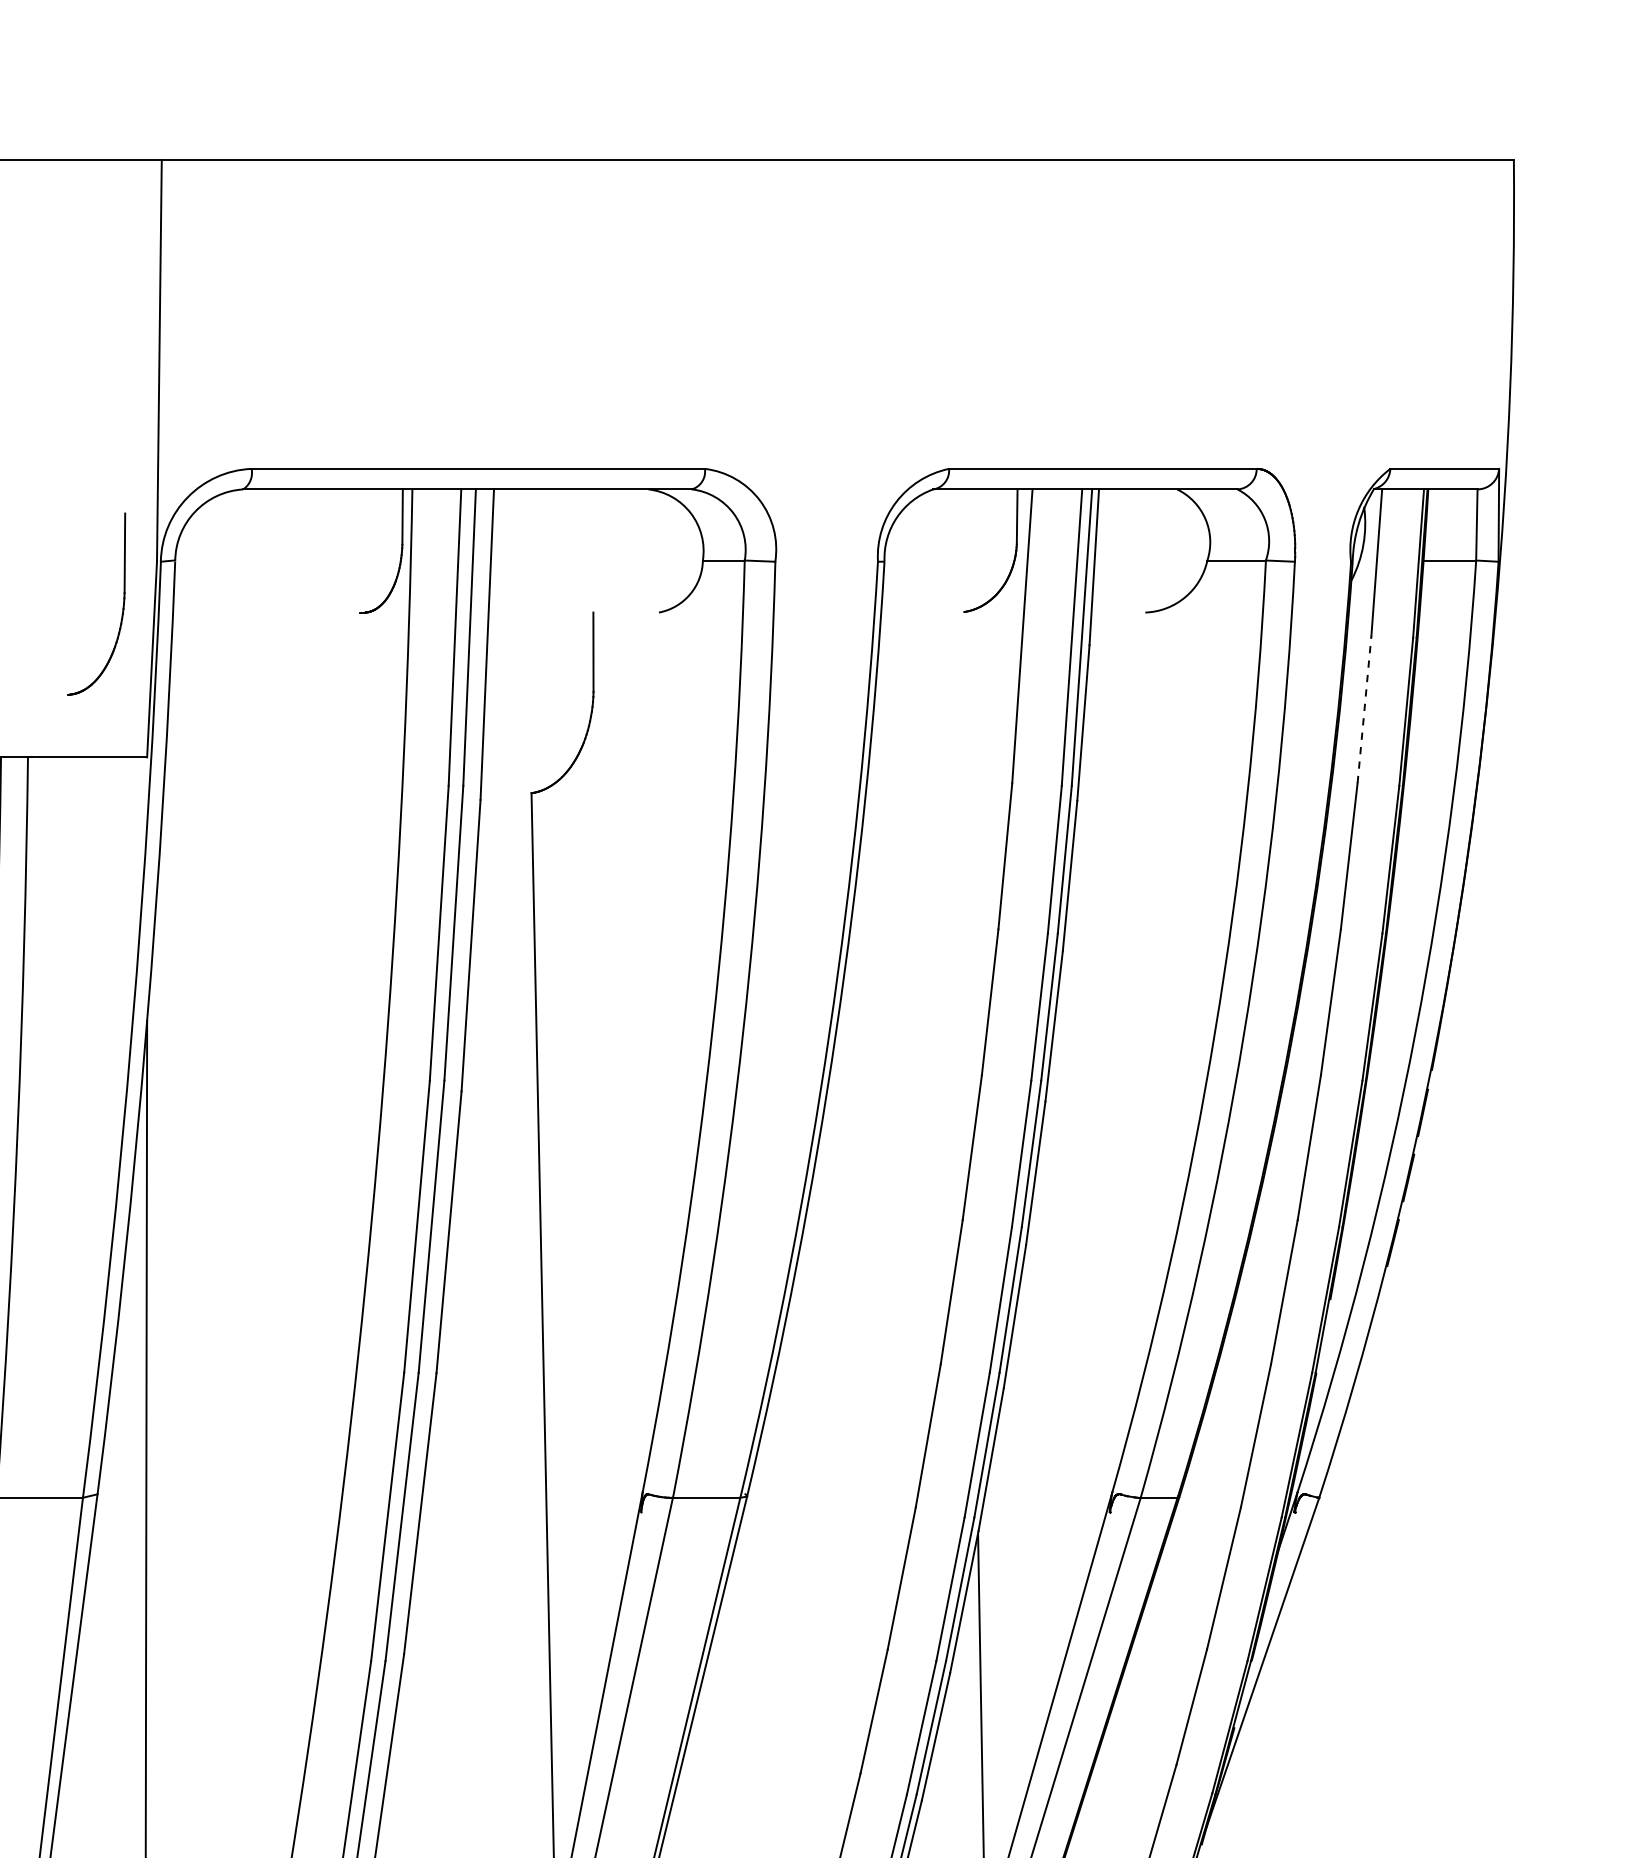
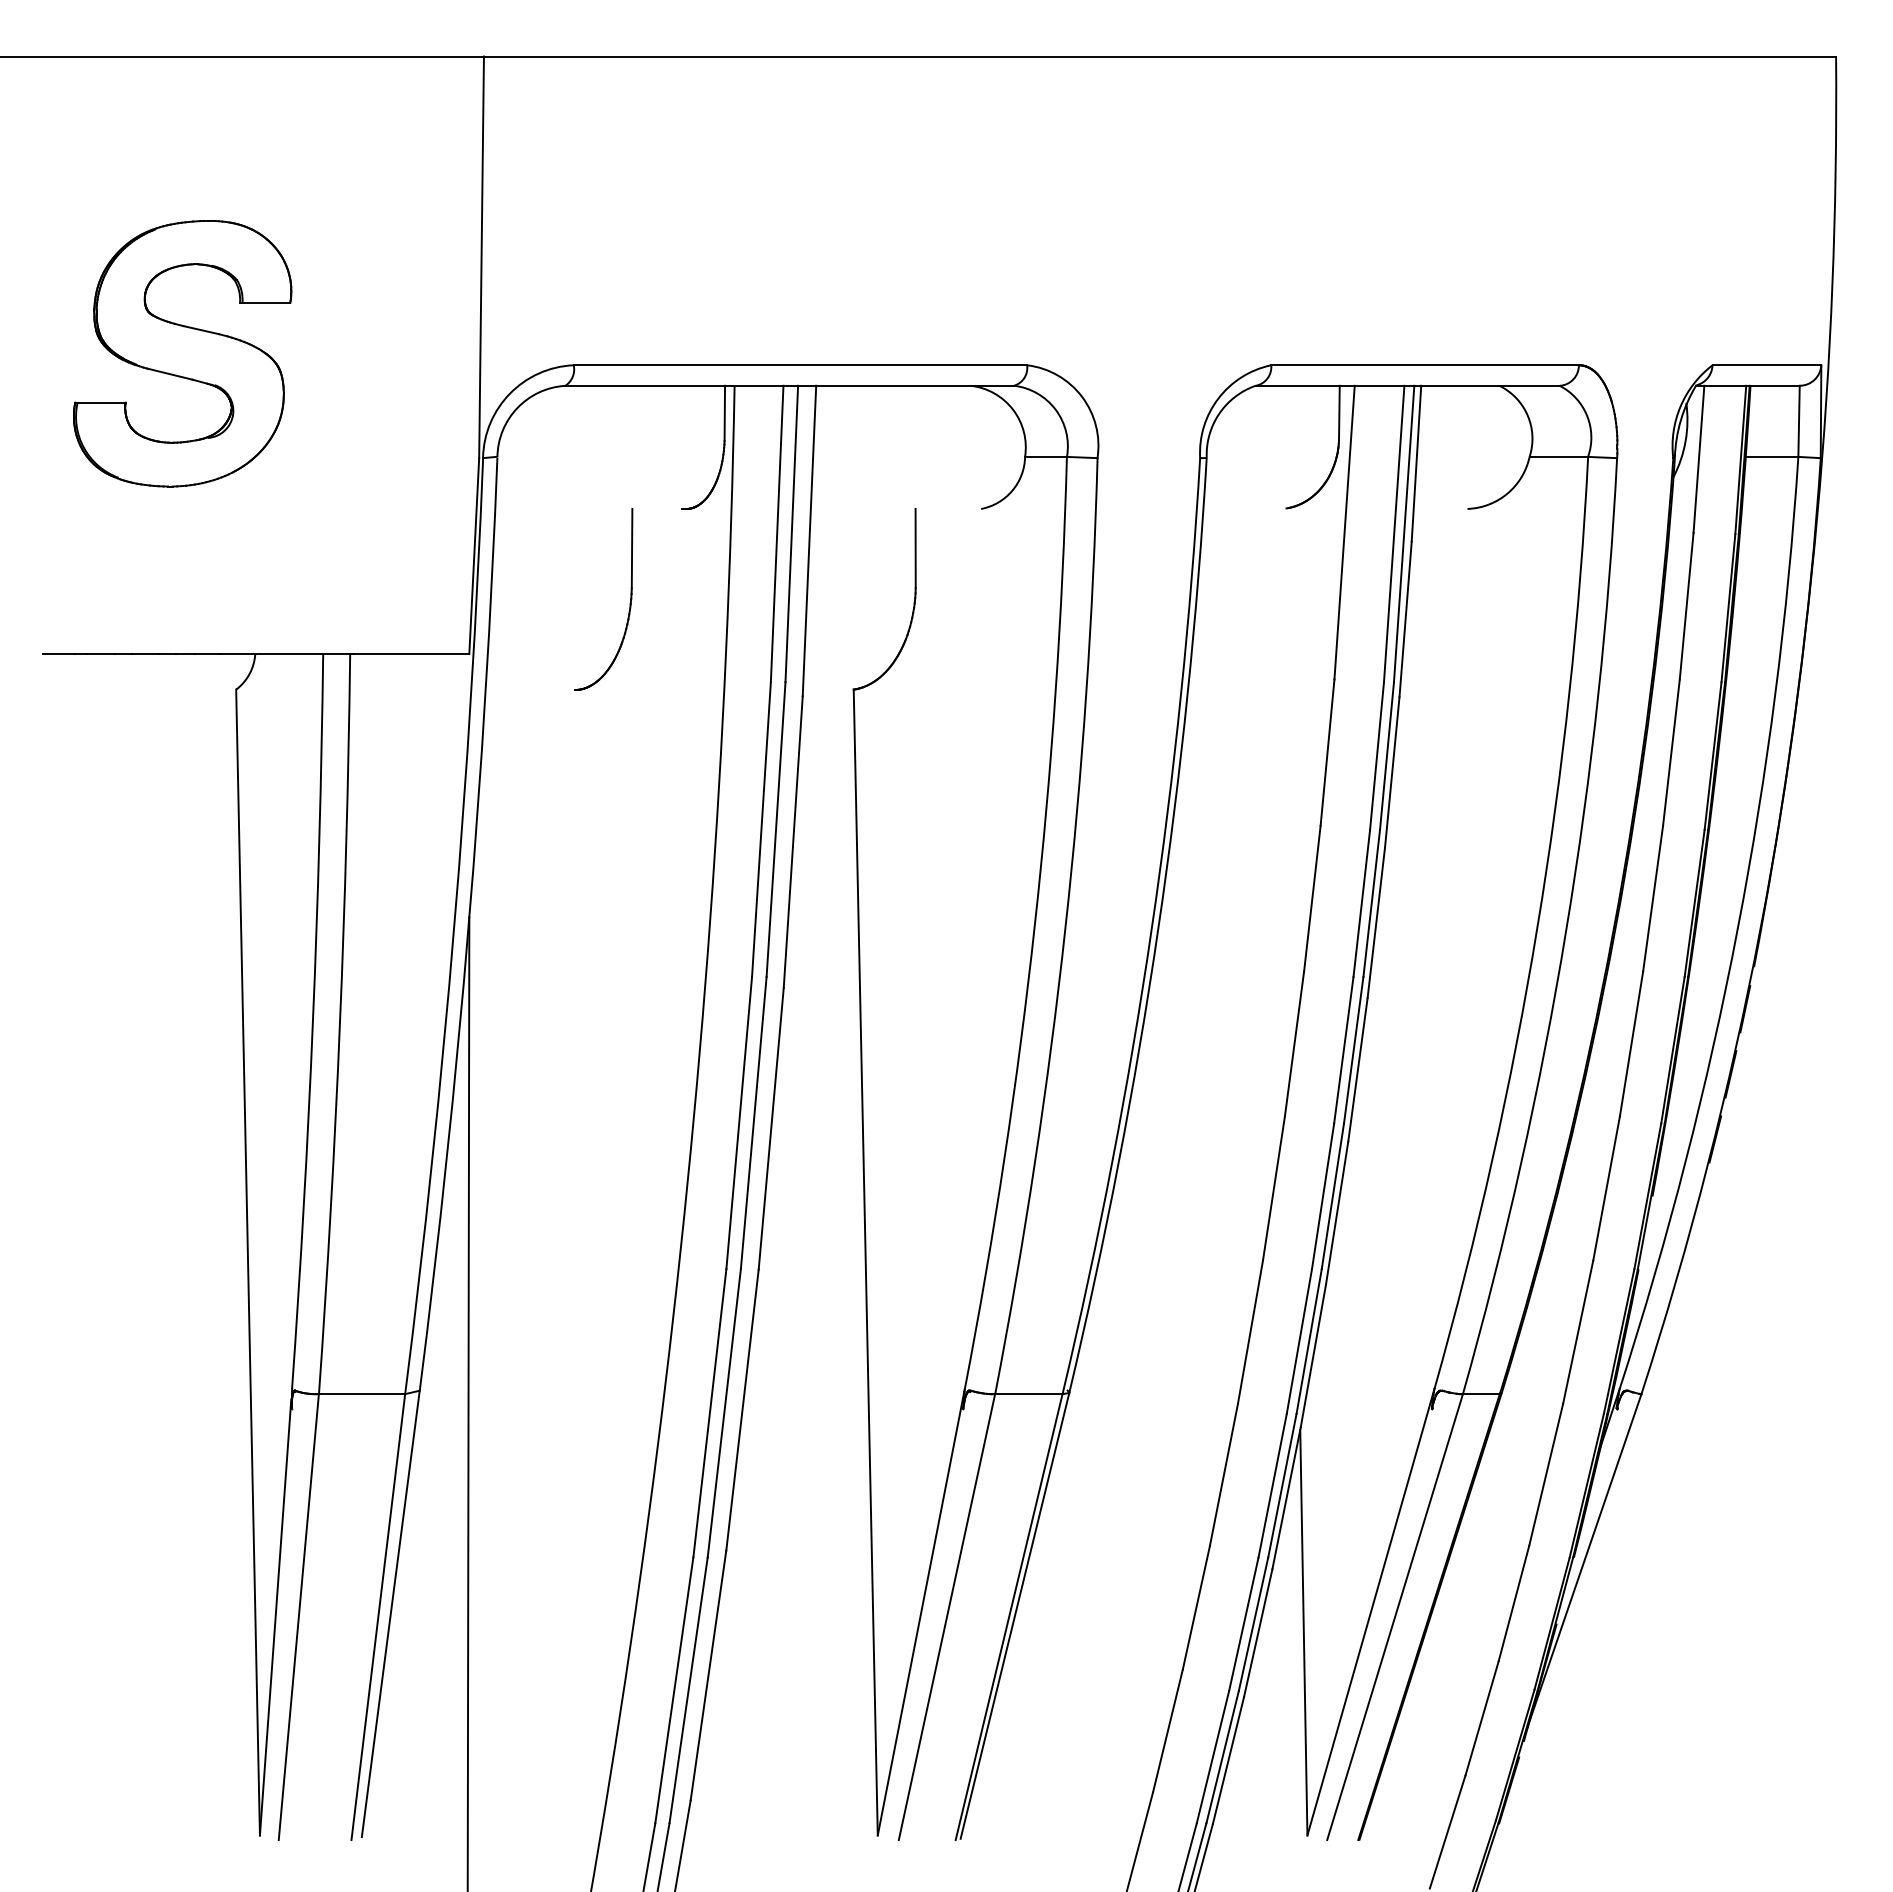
part: (122, 608) -> (629, 603), moved
line: (1364, 710) -> (1686, 606), dashed -> solid

